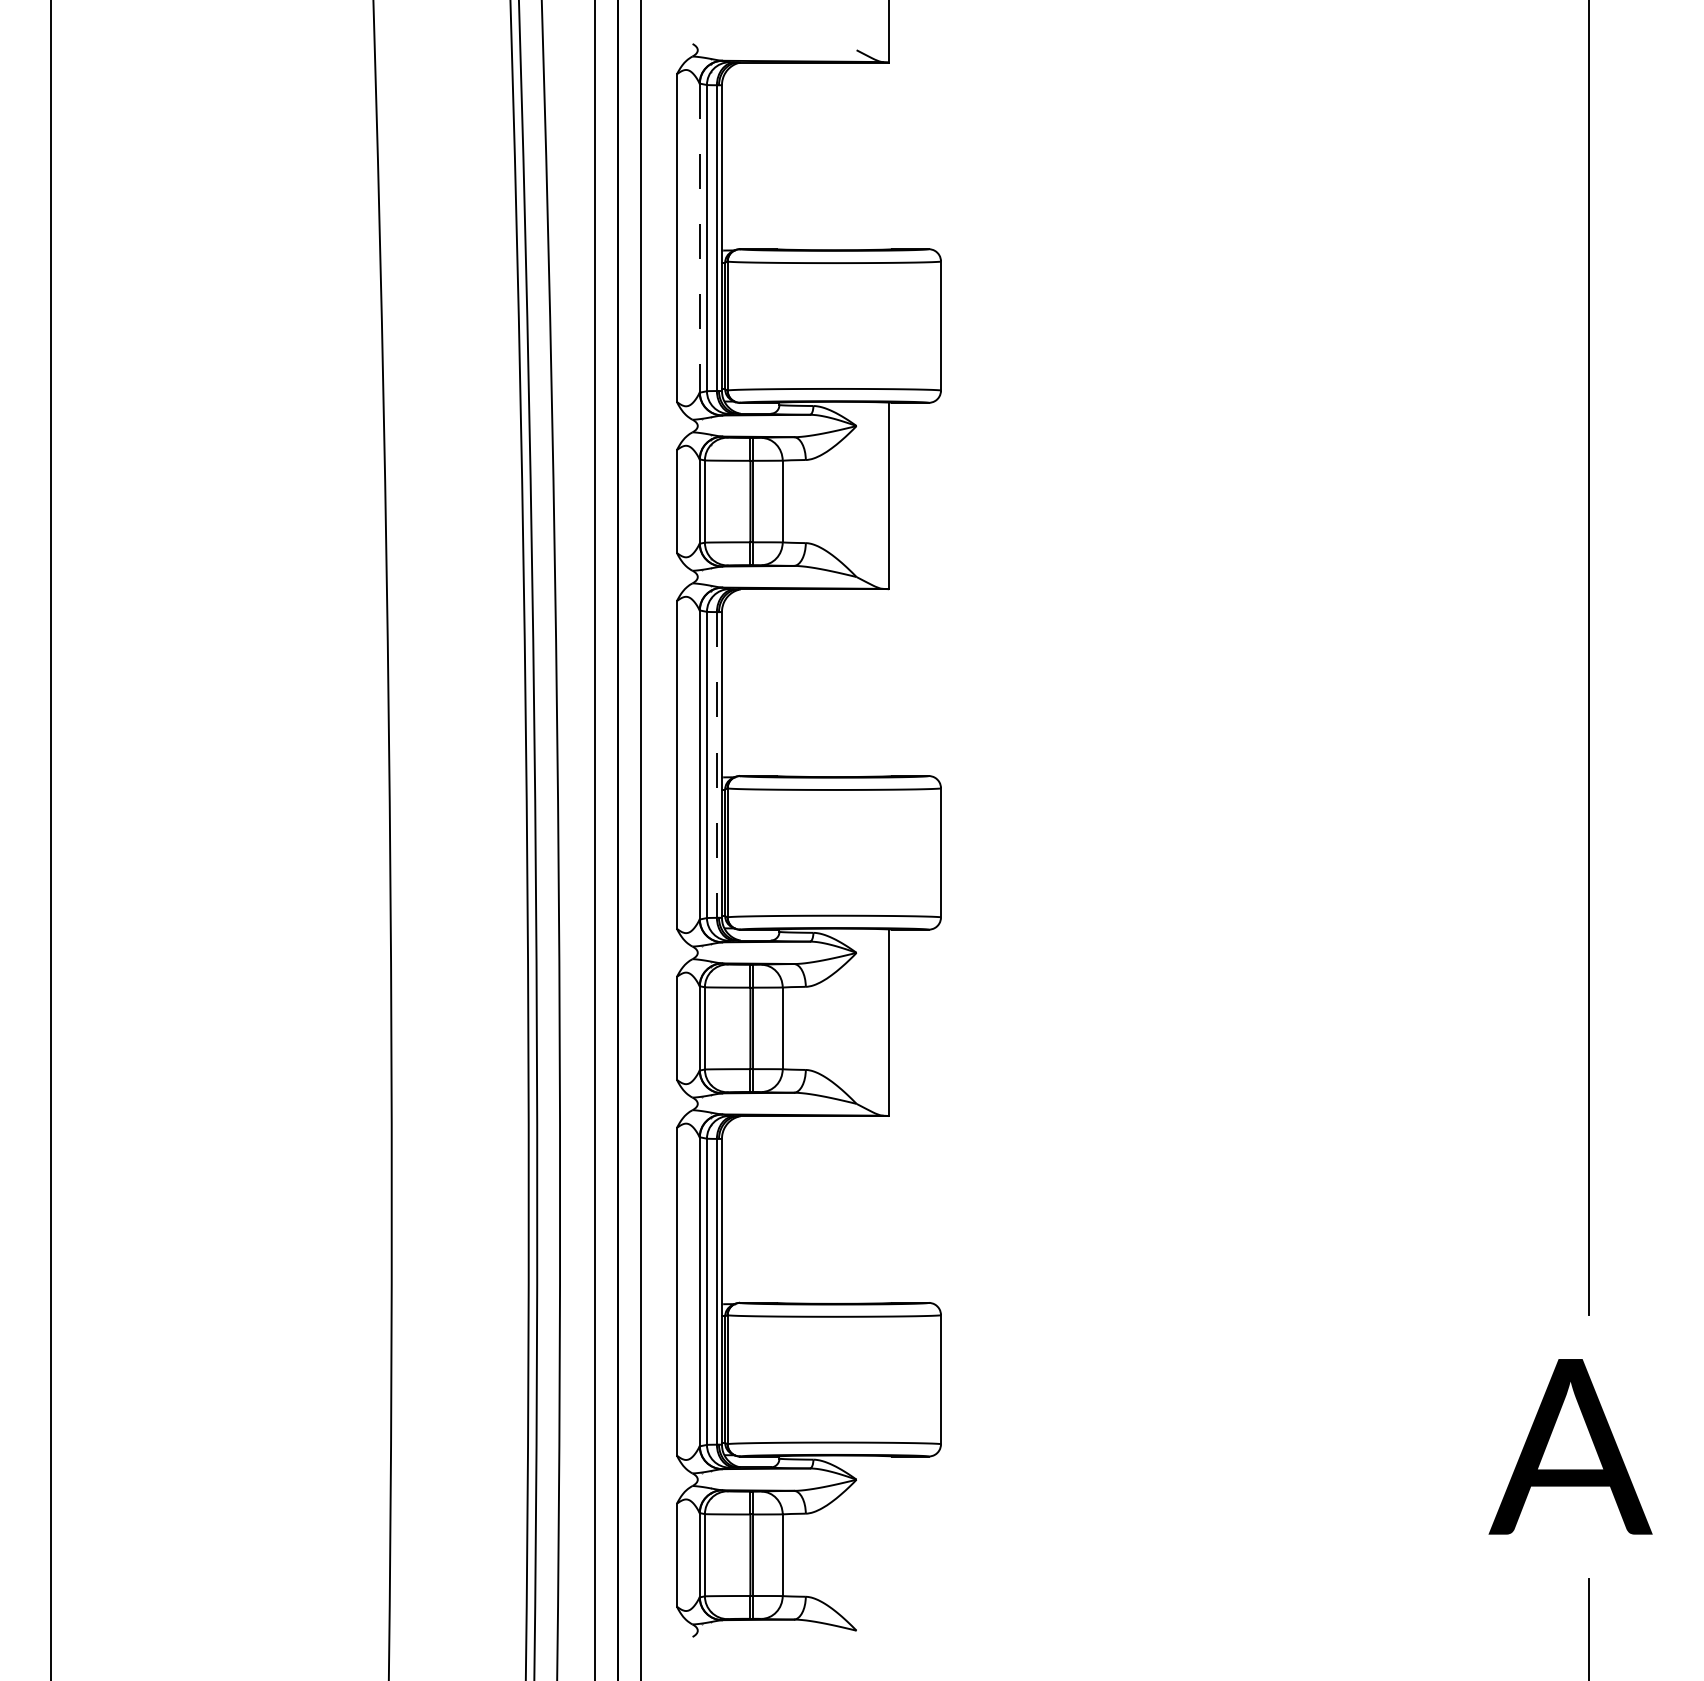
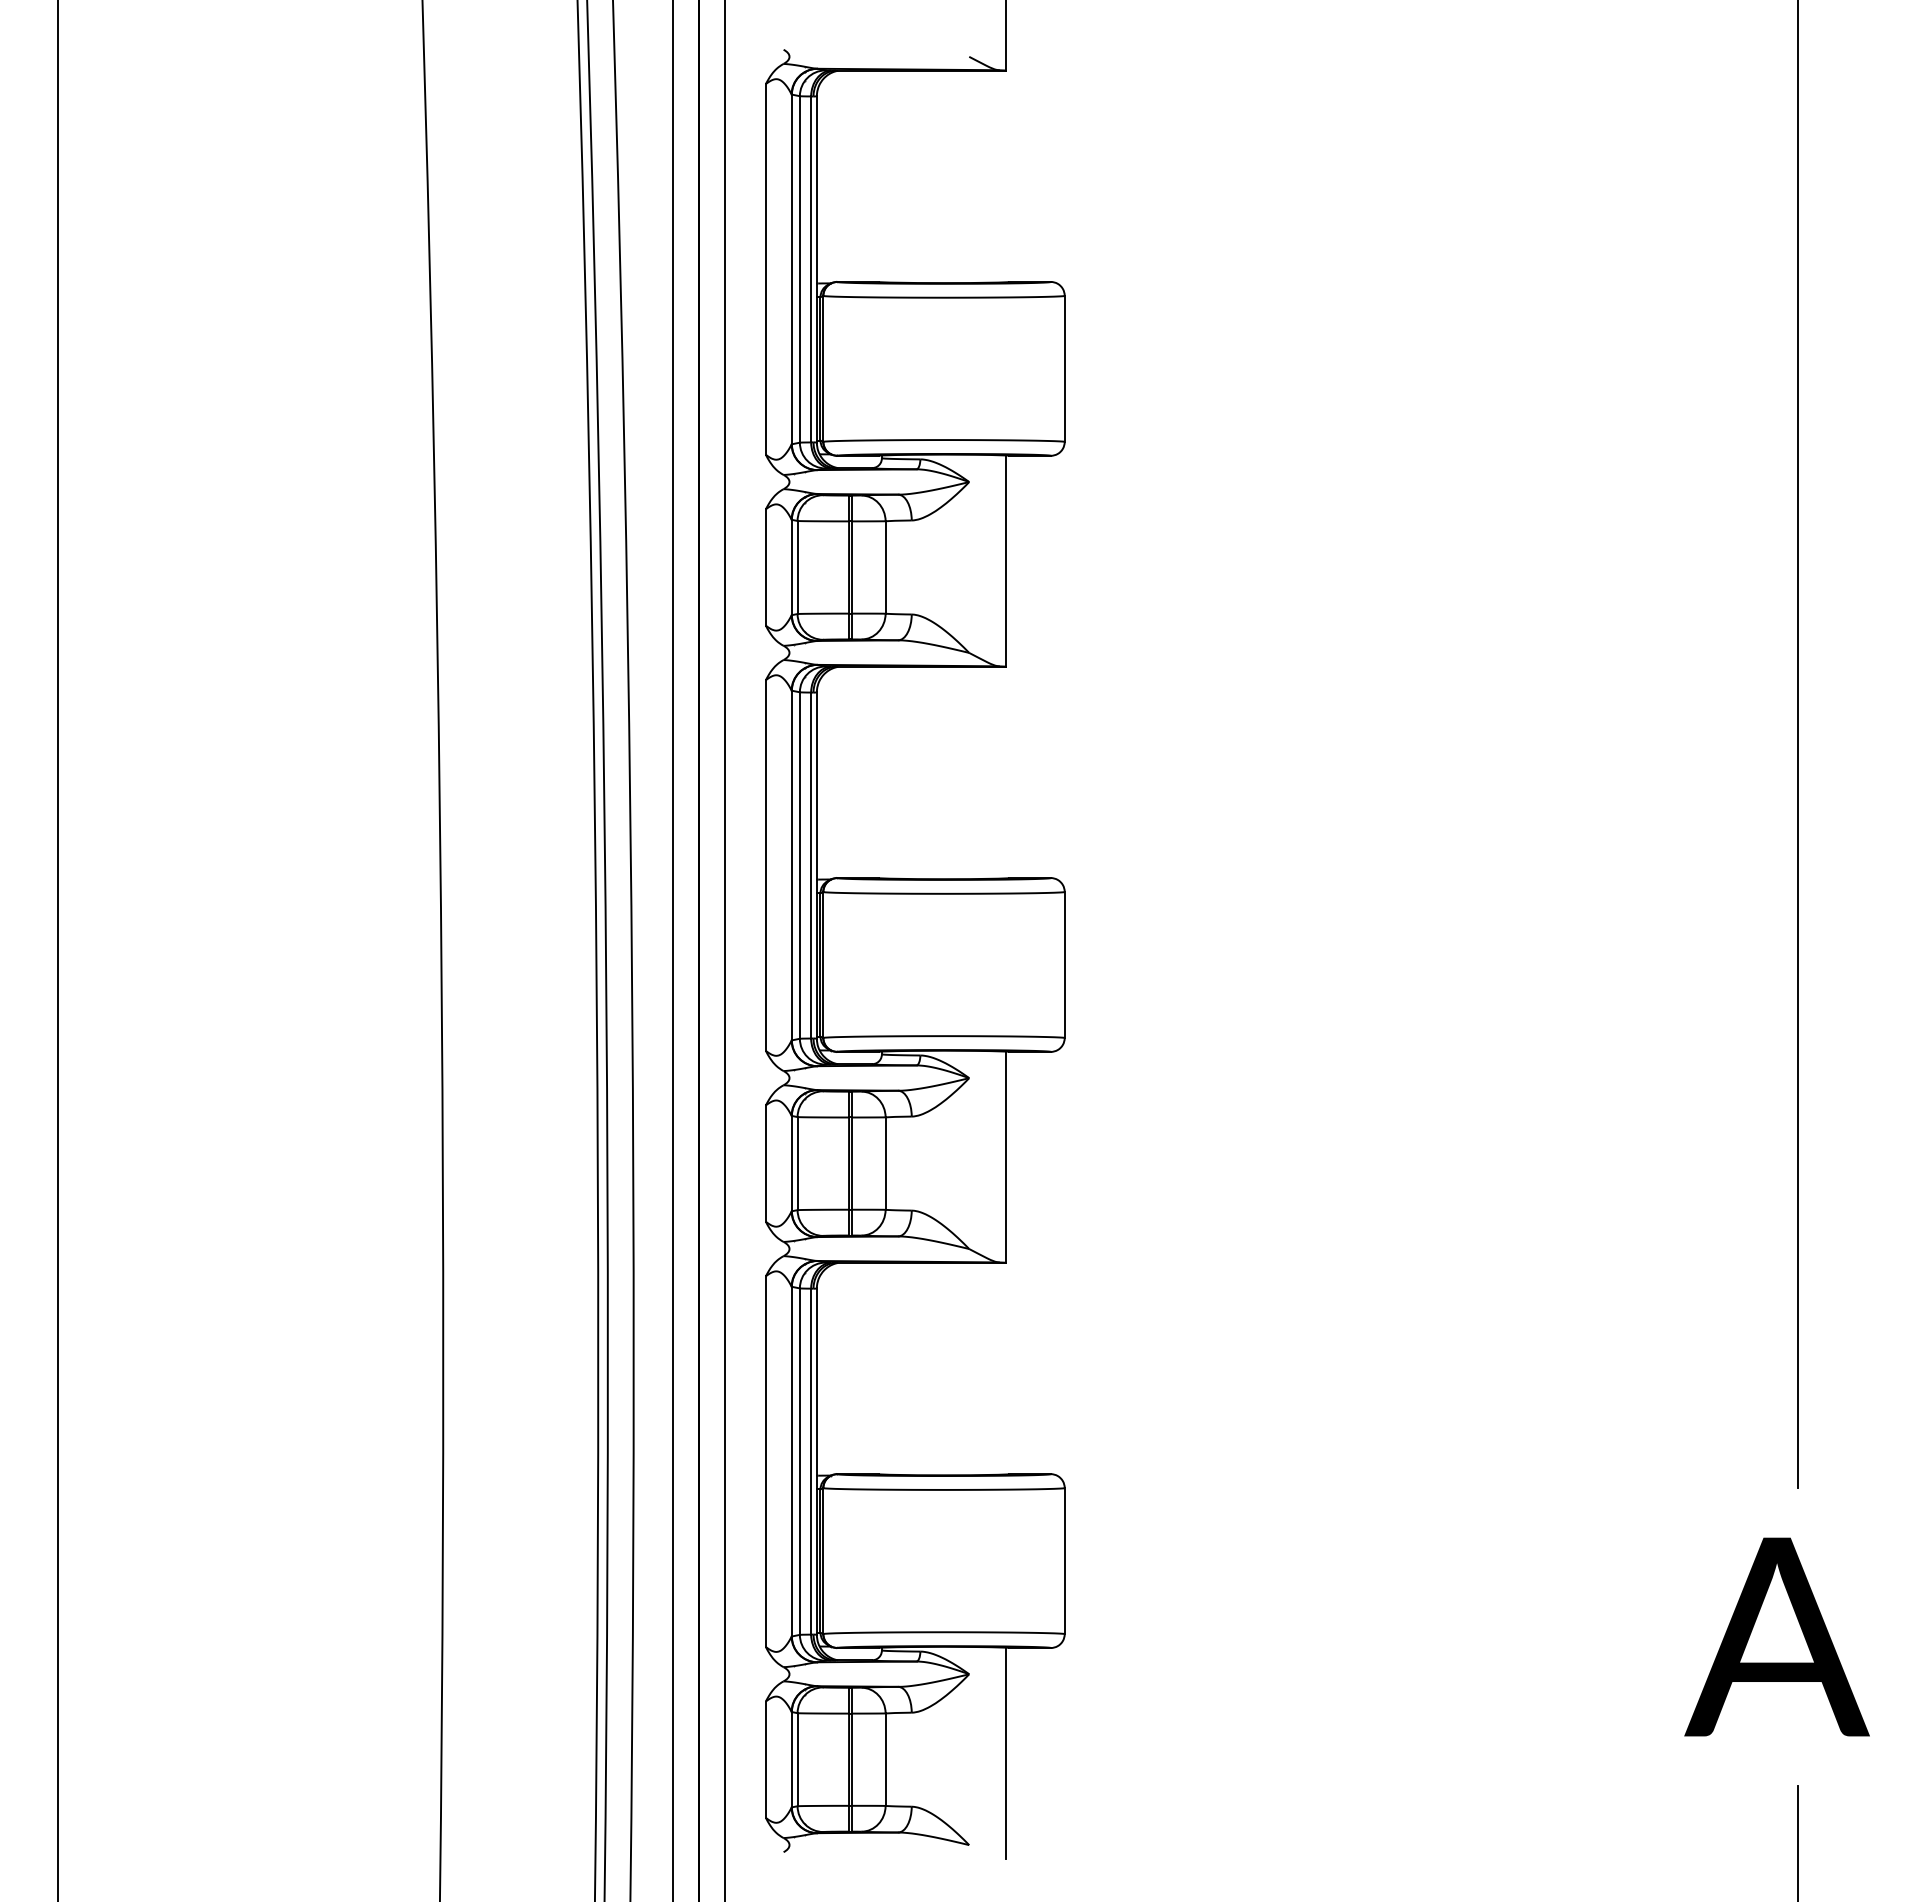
line: (699, 238) -> (791, 269), dashed -> solid
line: (717, 764) -> (811, 865), dashed -> solid
line: (889, 1549) -> (1006, 1753), added

